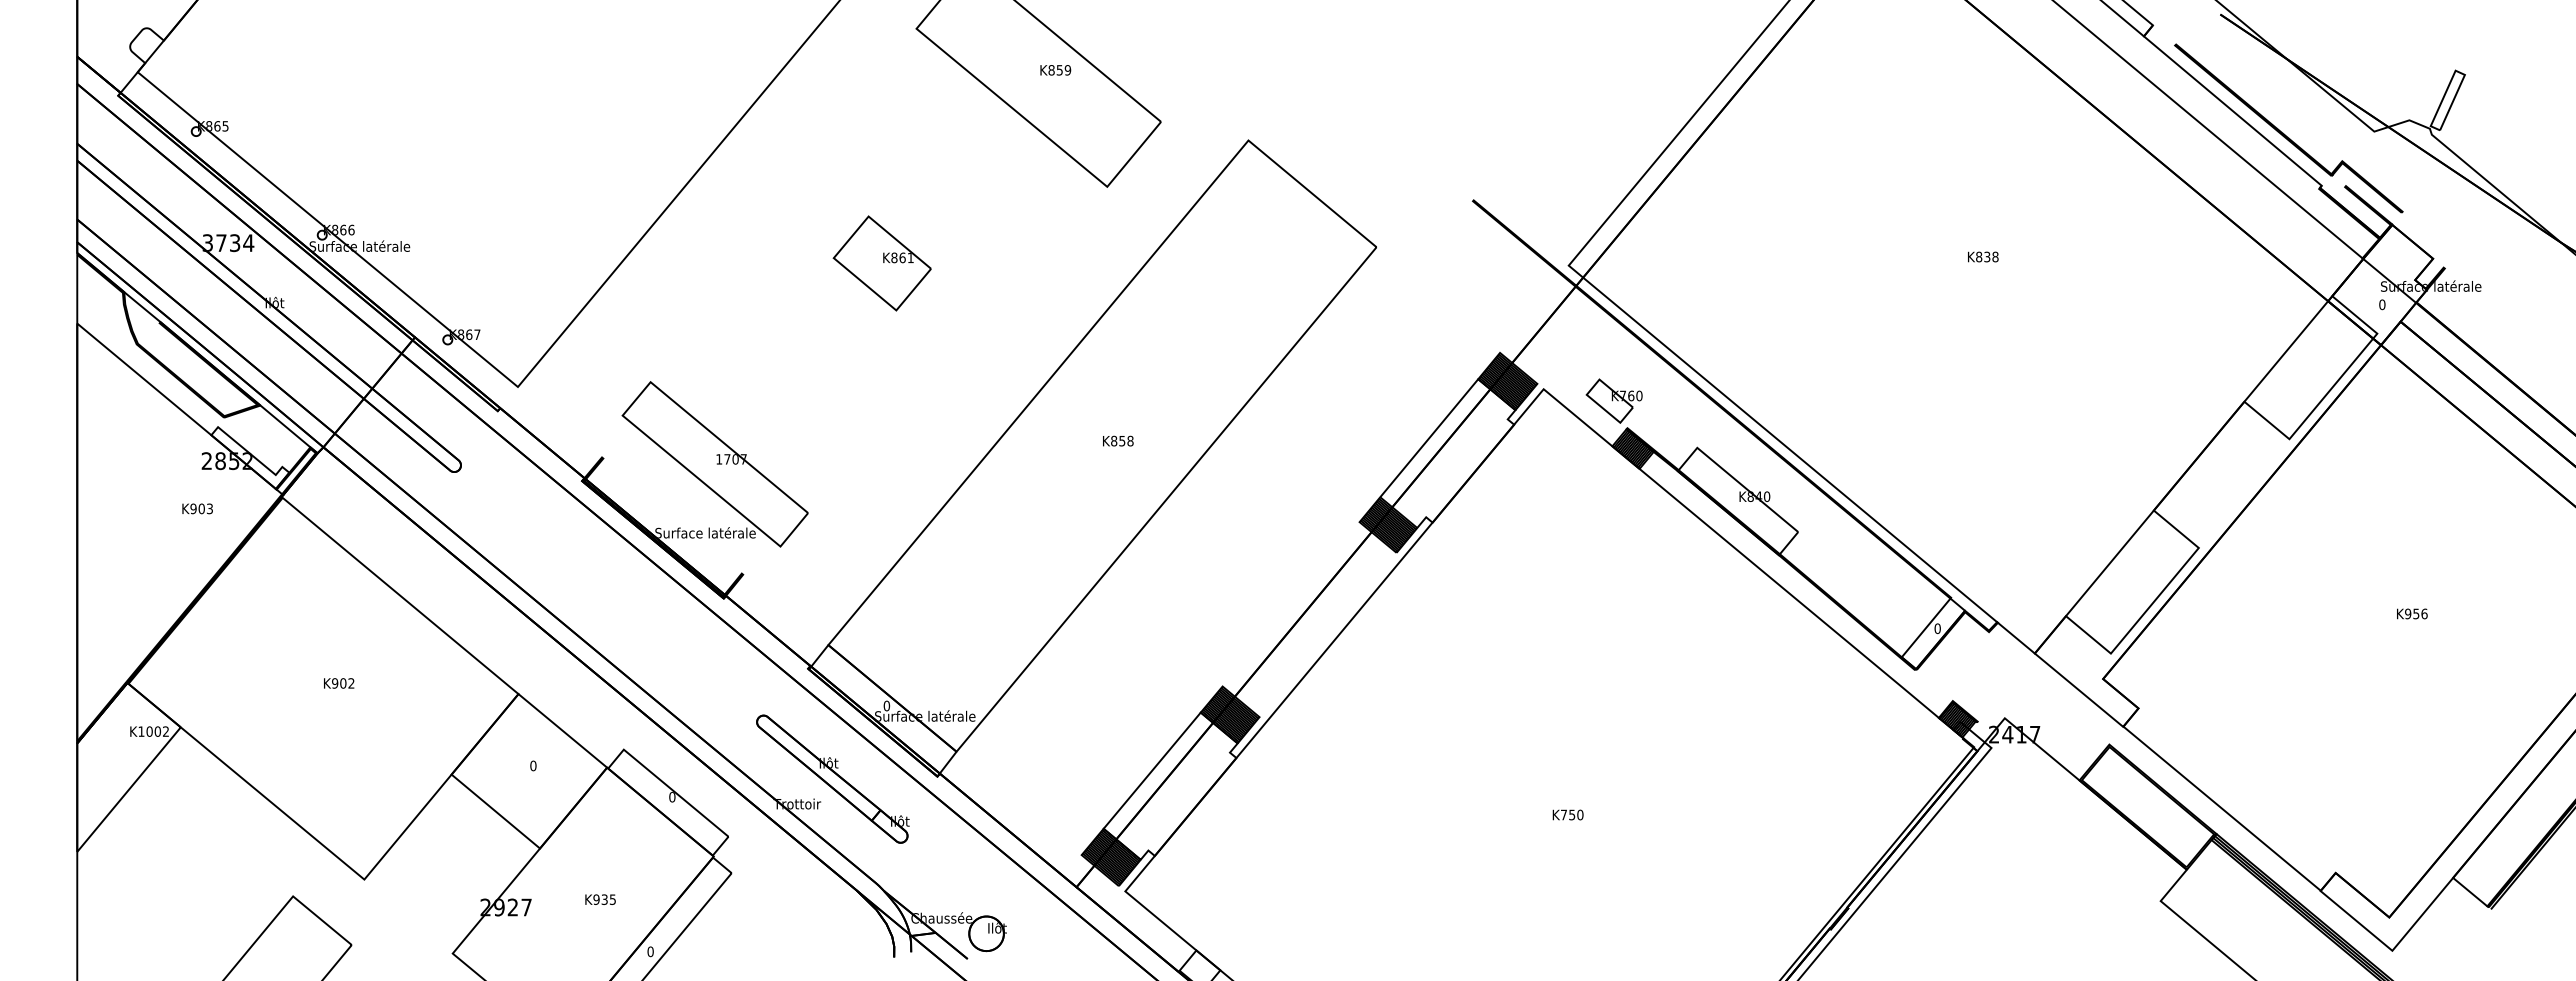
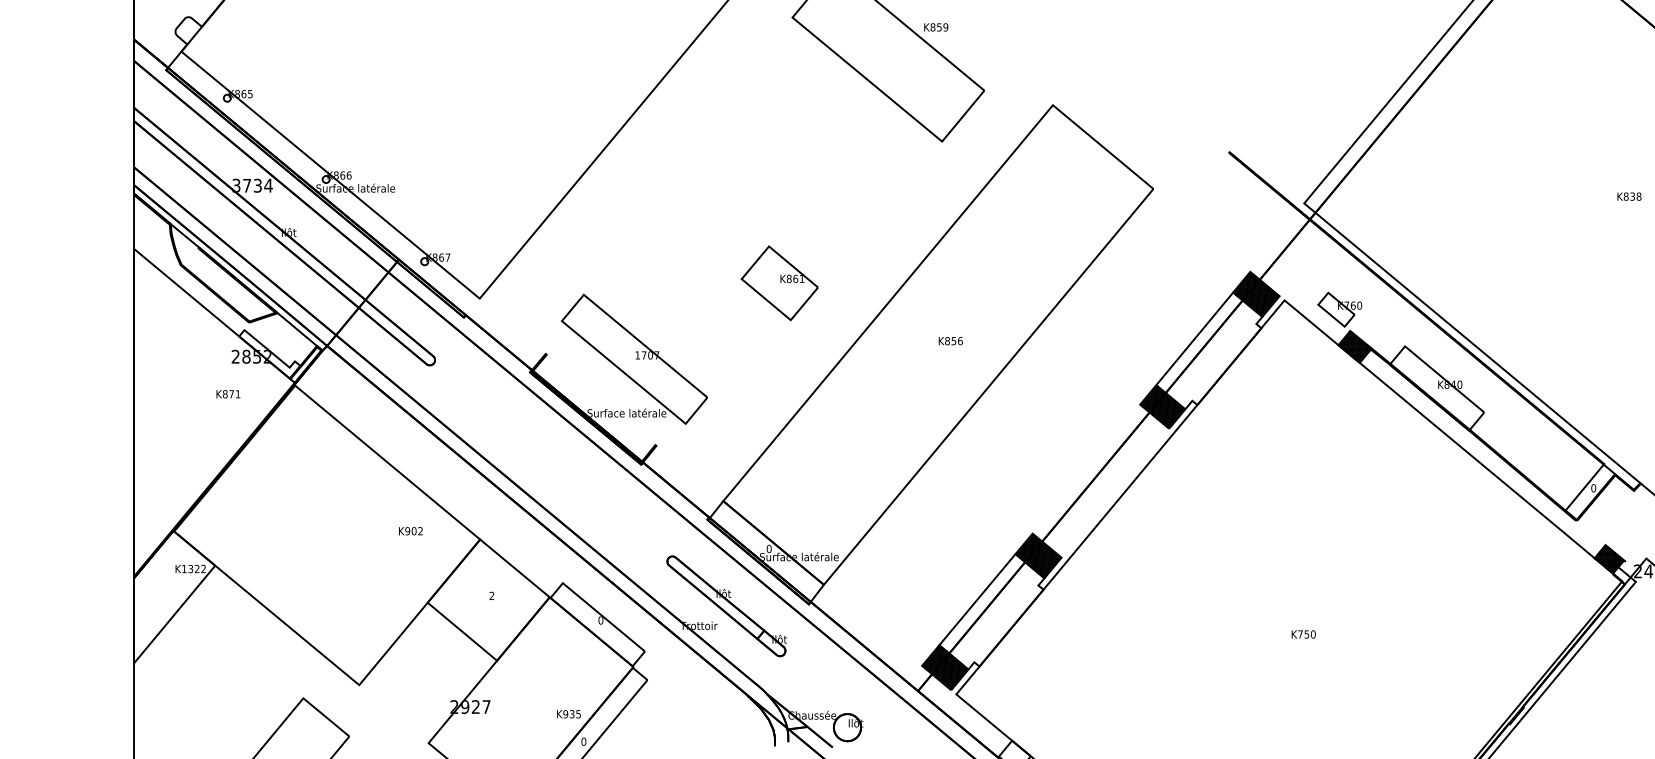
text: (1055, 70) -> (936, 27), moved
part: (881, 263) -> (779, 283), moved
text: (1130, 440) -> (960, 340), K858 -> K856
text: (201, 508) -> (231, 393), K903 -> K871
text: (339, 683) -> (411, 531), moved
text: (153, 731) -> (193, 568), K1002 -> K1322
text: (533, 765) -> (491, 595), 0 -> 2
text: (600, 899) -> (568, 714), moved

